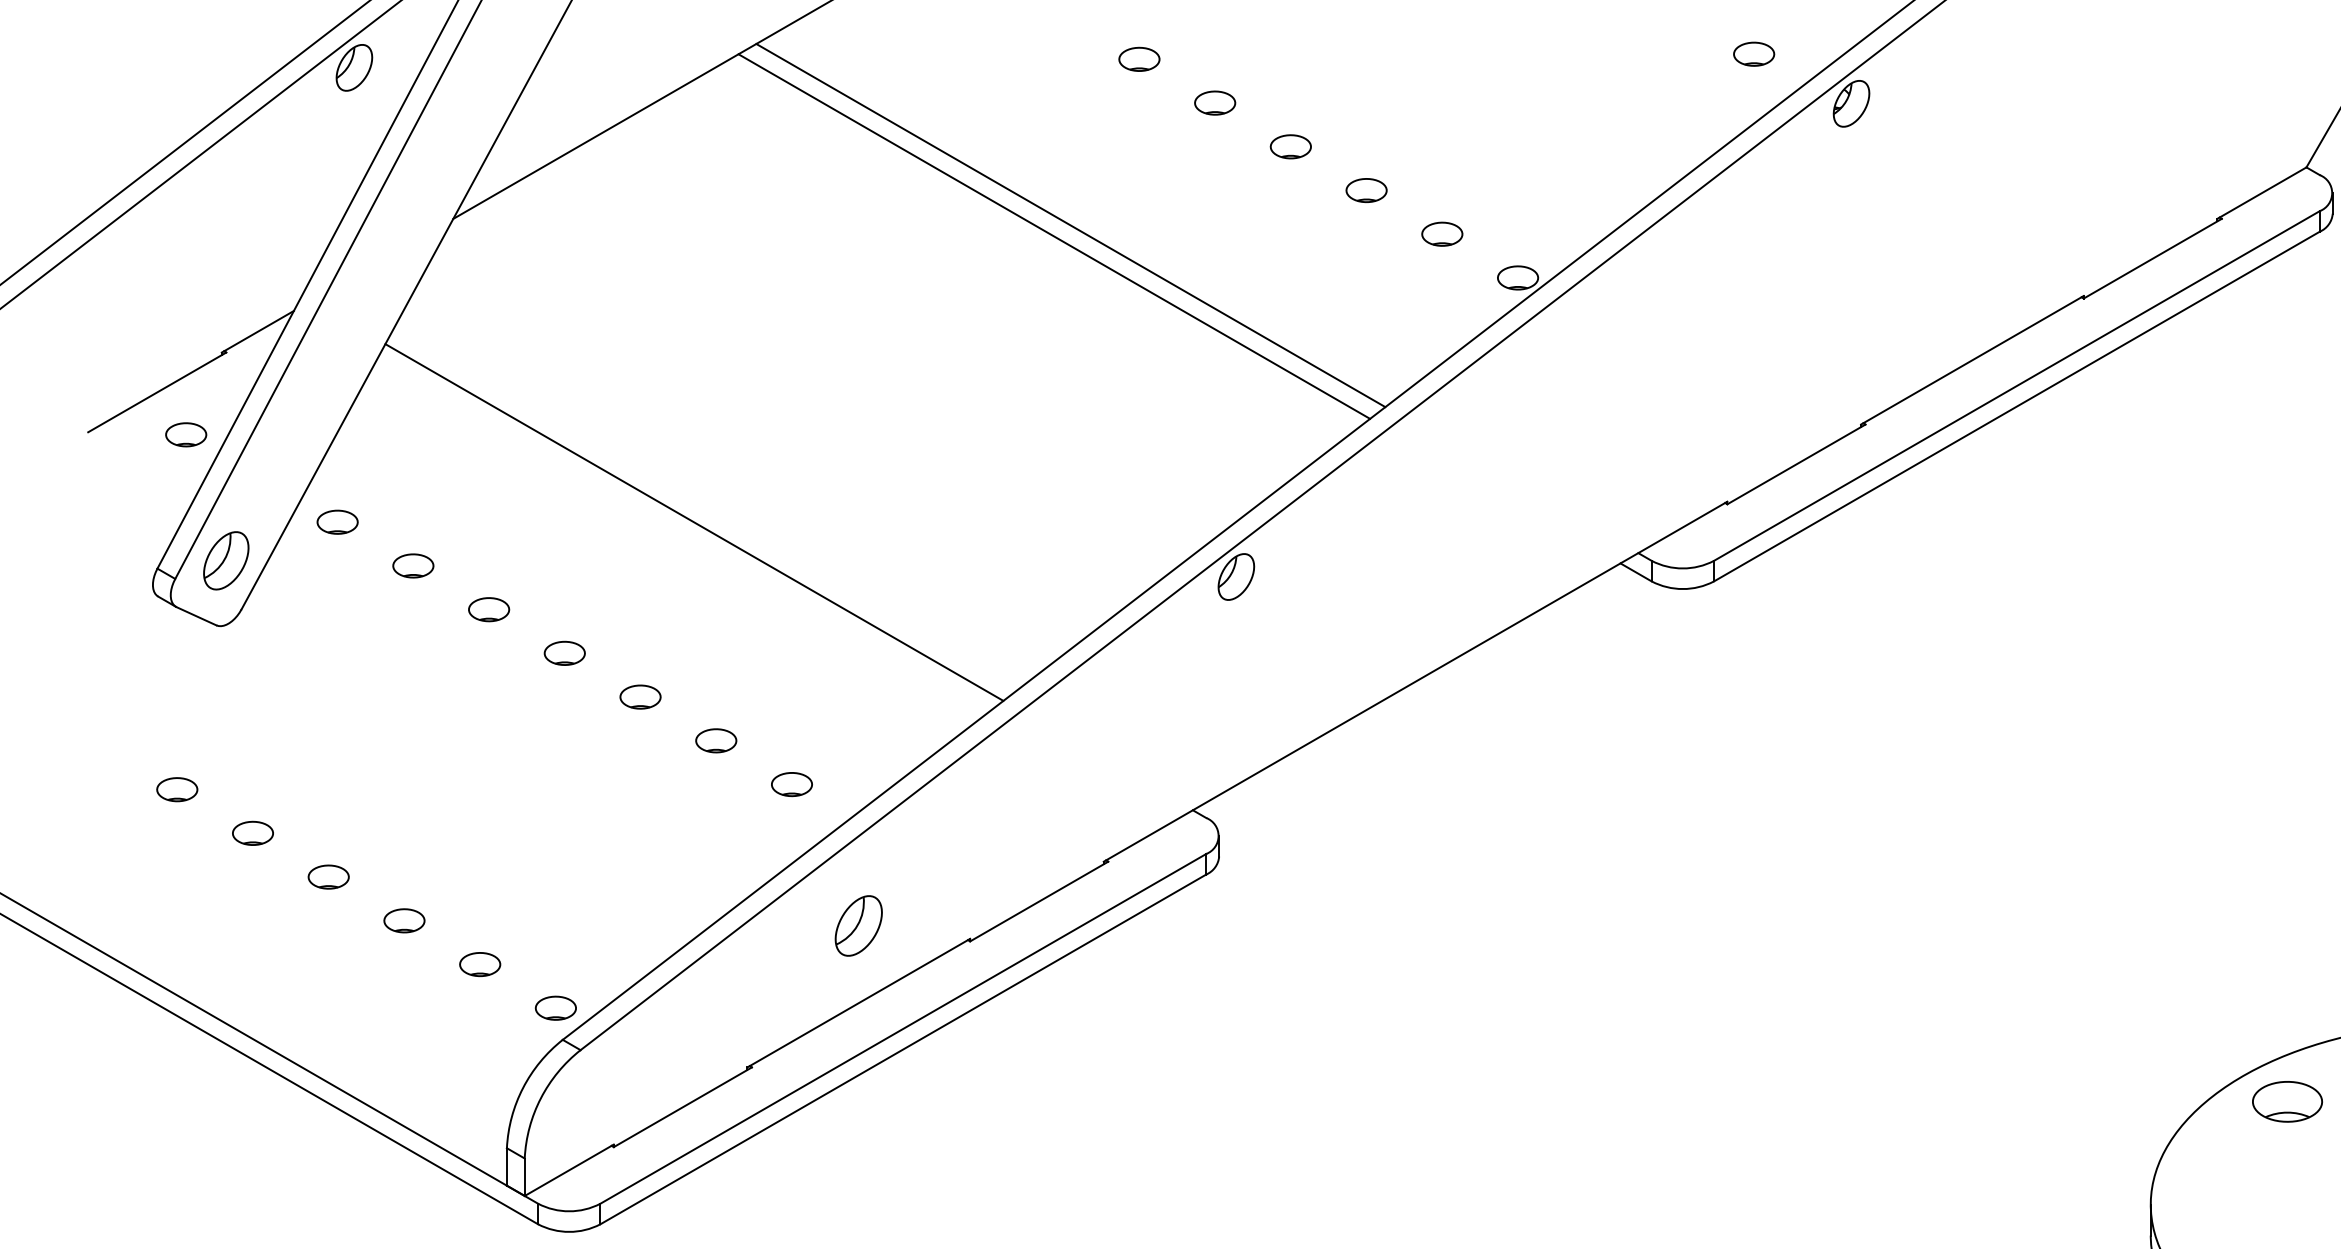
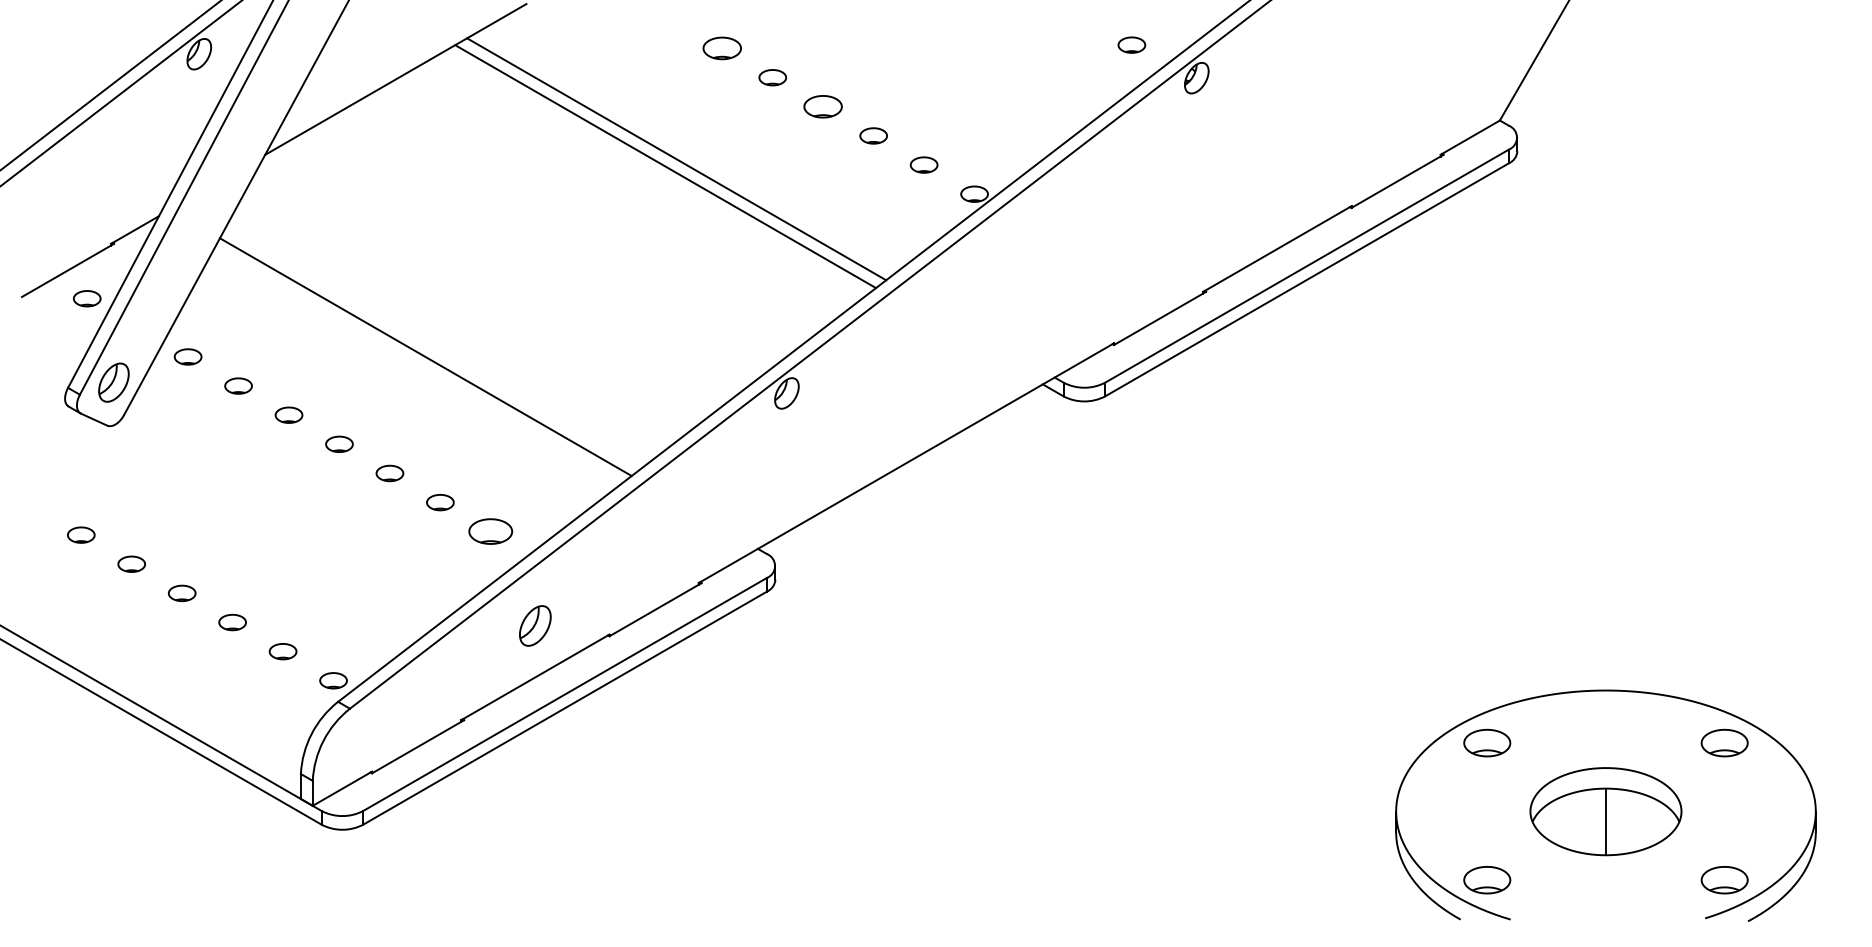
part: (1139, 59) -> (722, 48), size x1.4
part: (1291, 146) -> (823, 106), size x1.4
part: (791, 784) -> (490, 531), size x1.6

